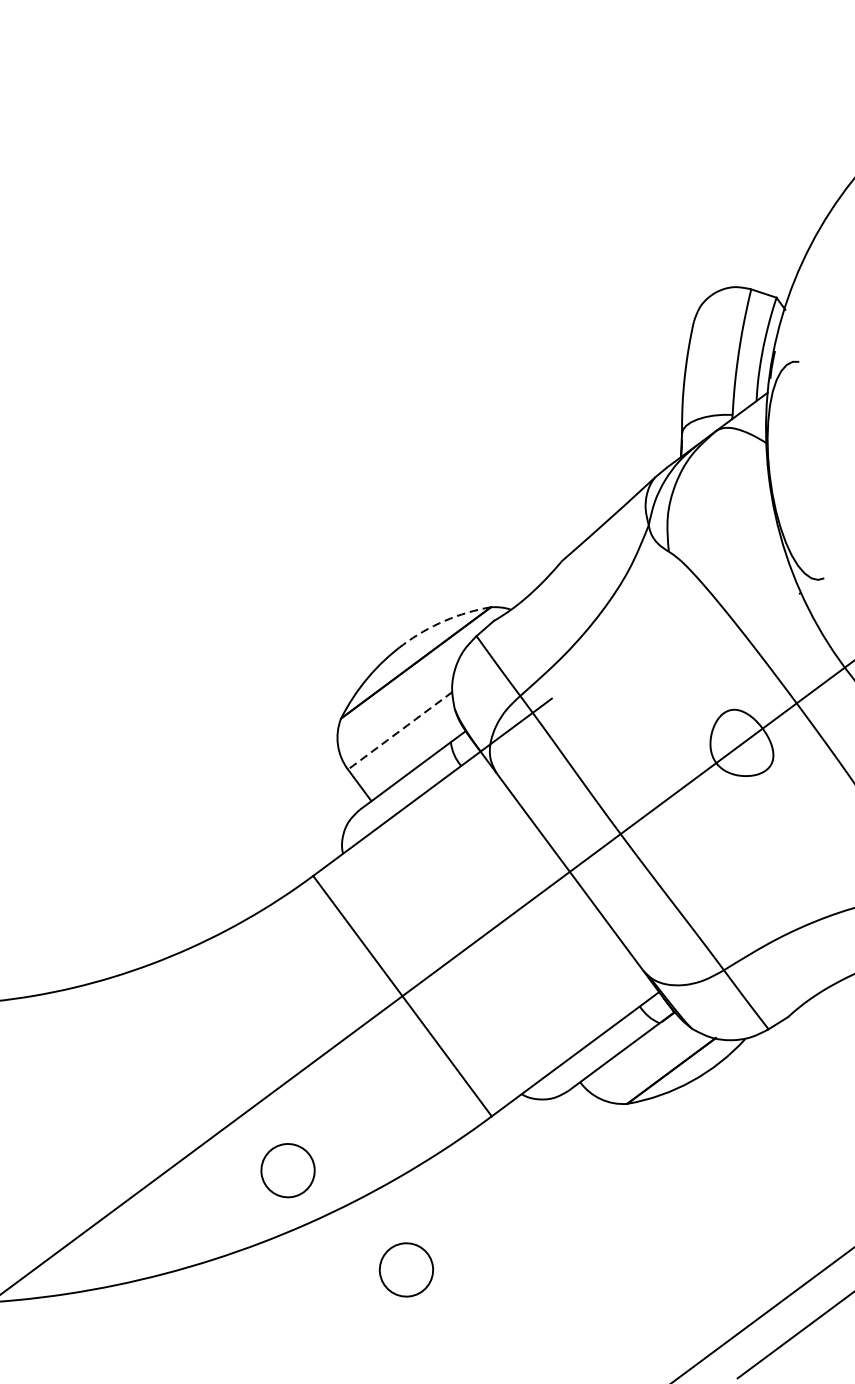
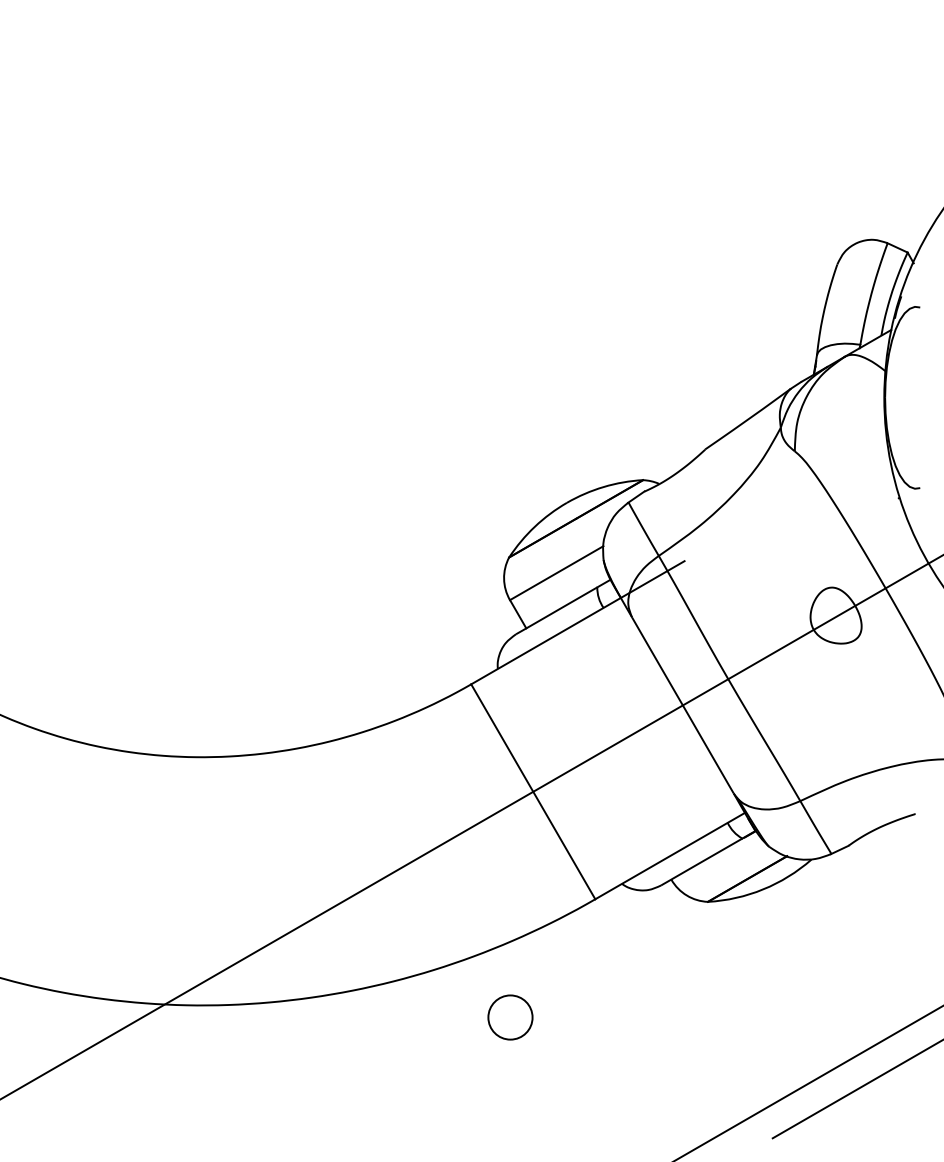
arc: (444, 621) -> (603, 487), dashed -> solid
line: (400, 731) -> (556, 573), dashed -> solid
circle: (288, 1170) -> (422, 924), removed

